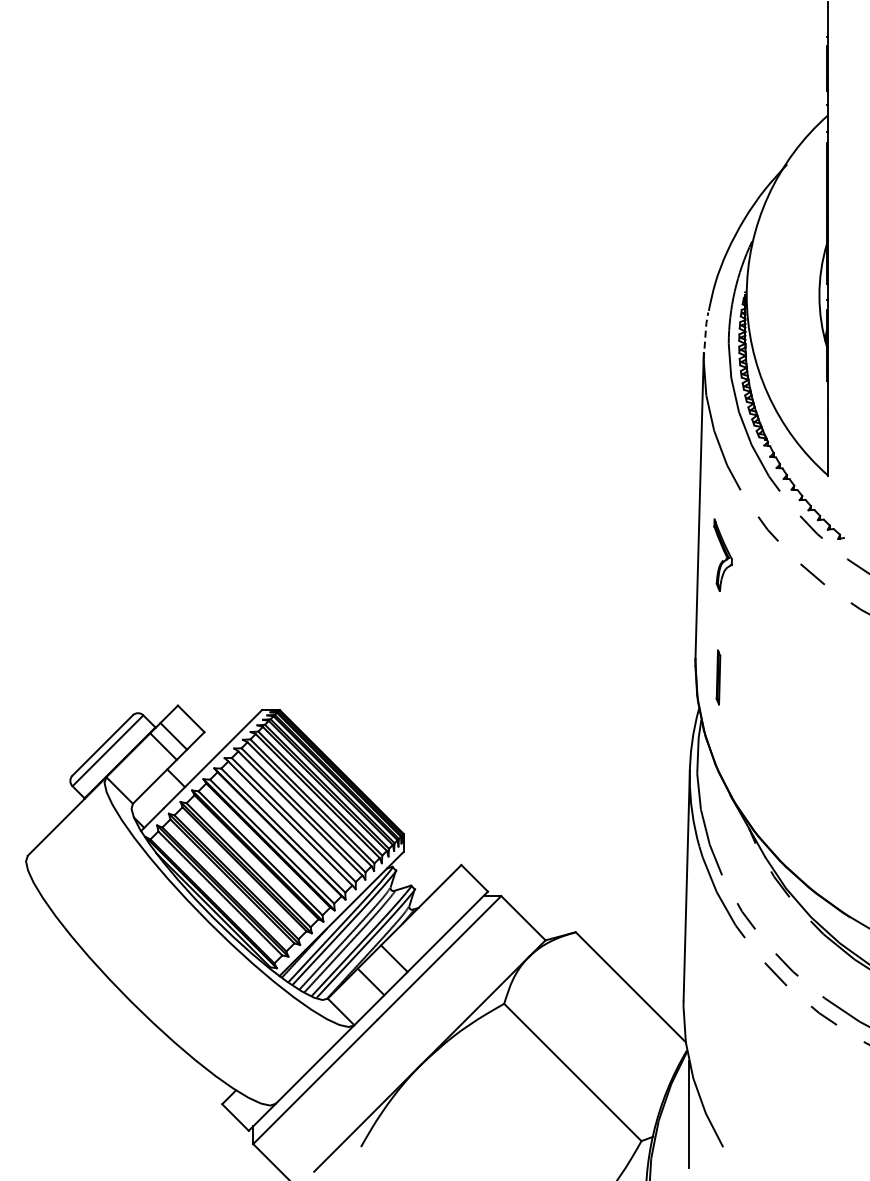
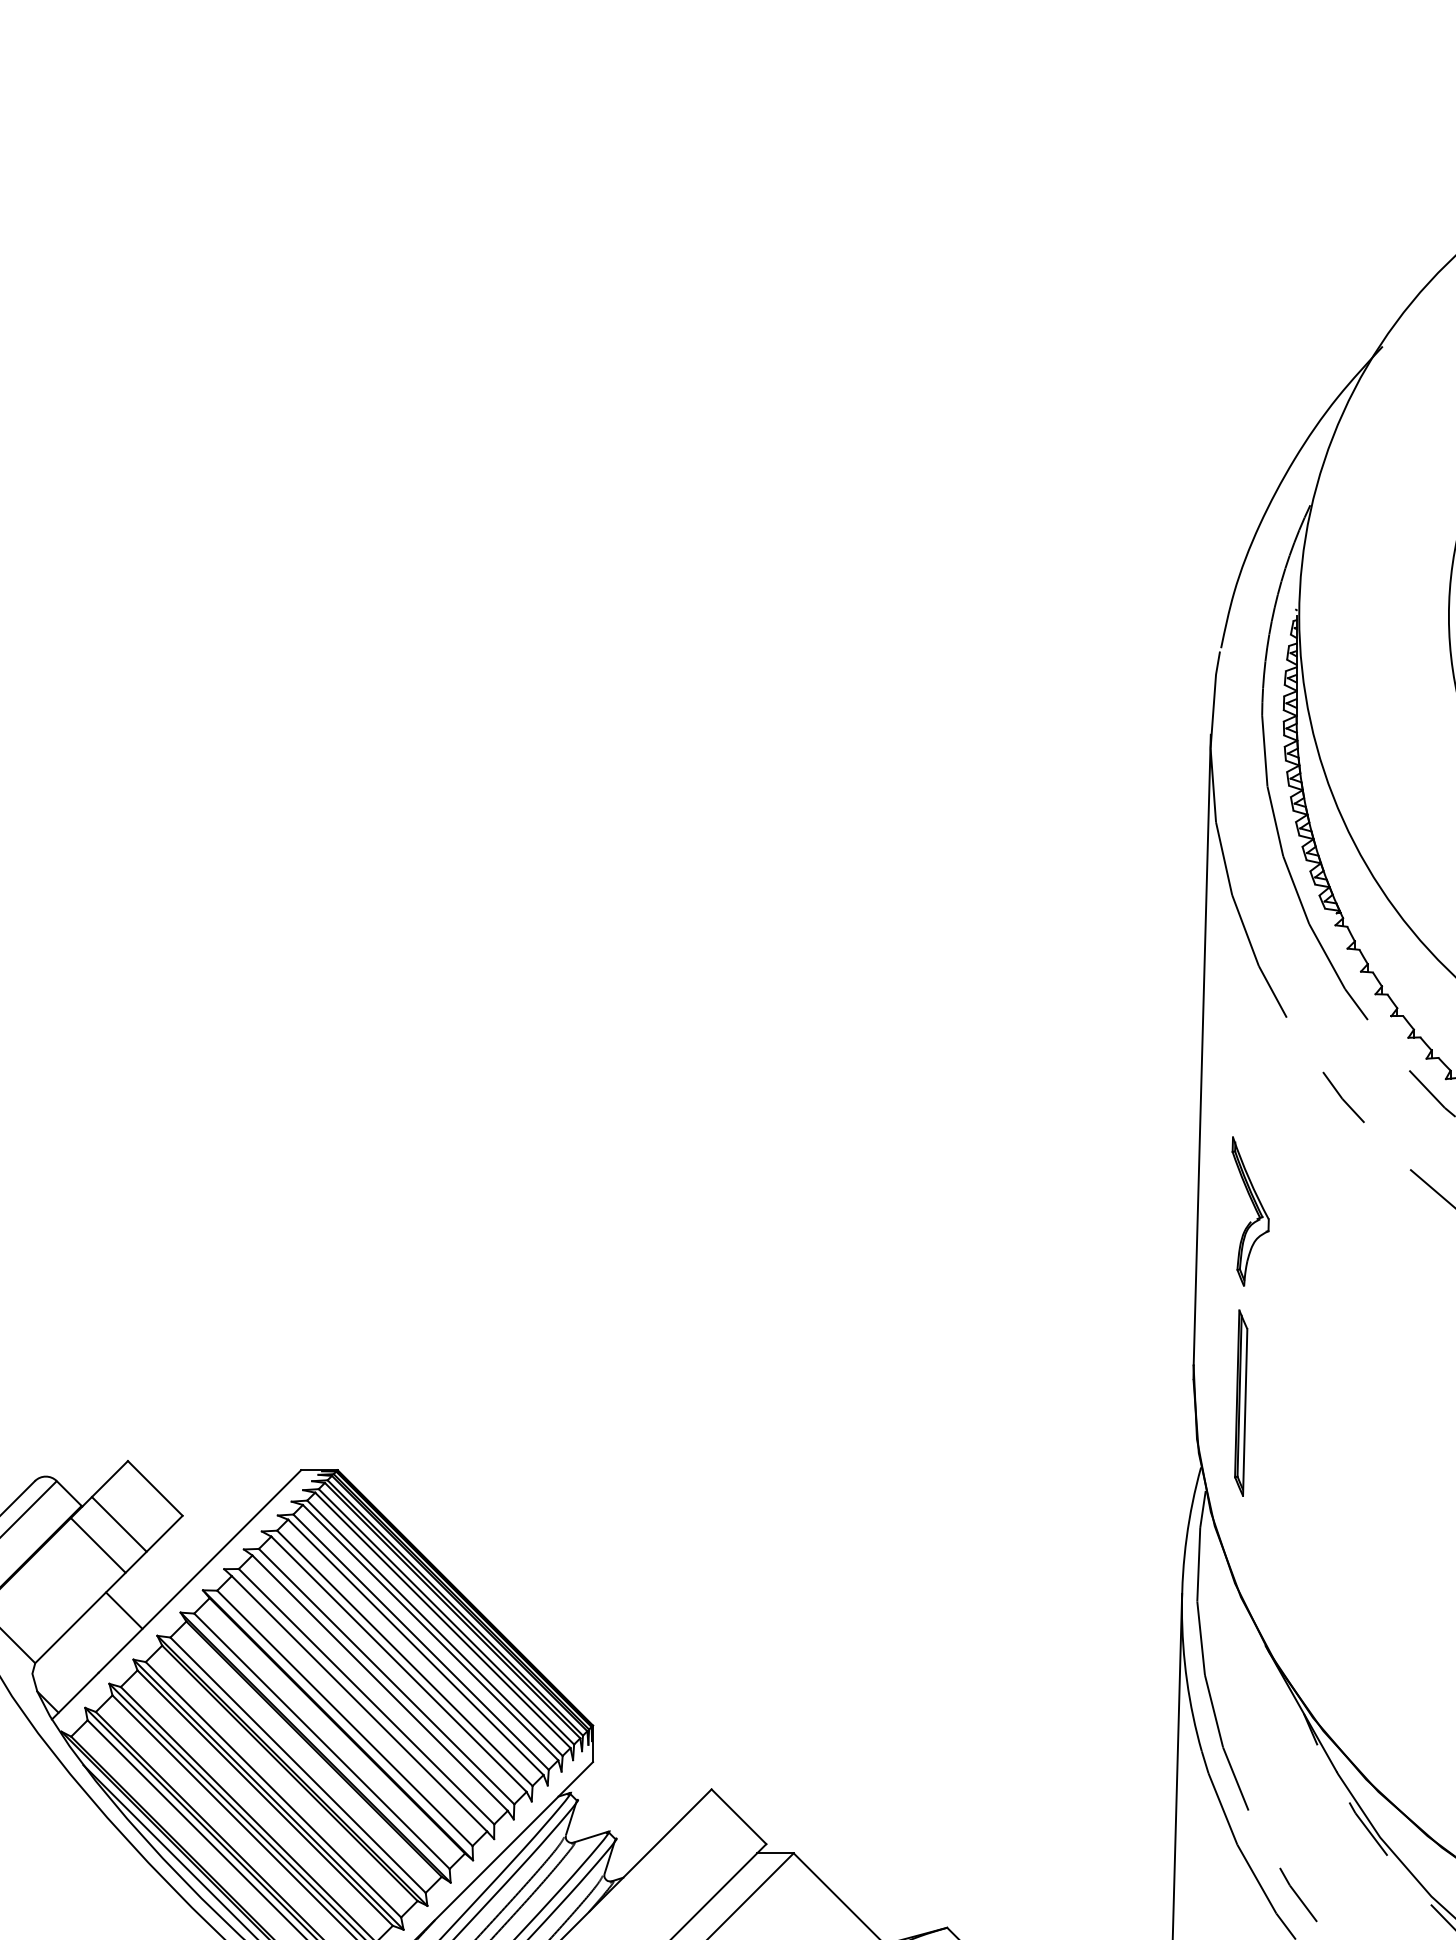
line: (705, 334) -> (1214, 696), dashed -> solid
part: (722, 554) -> (1249, 1209), moved
part: (718, 677) -> (1241, 1403), size x1.67

